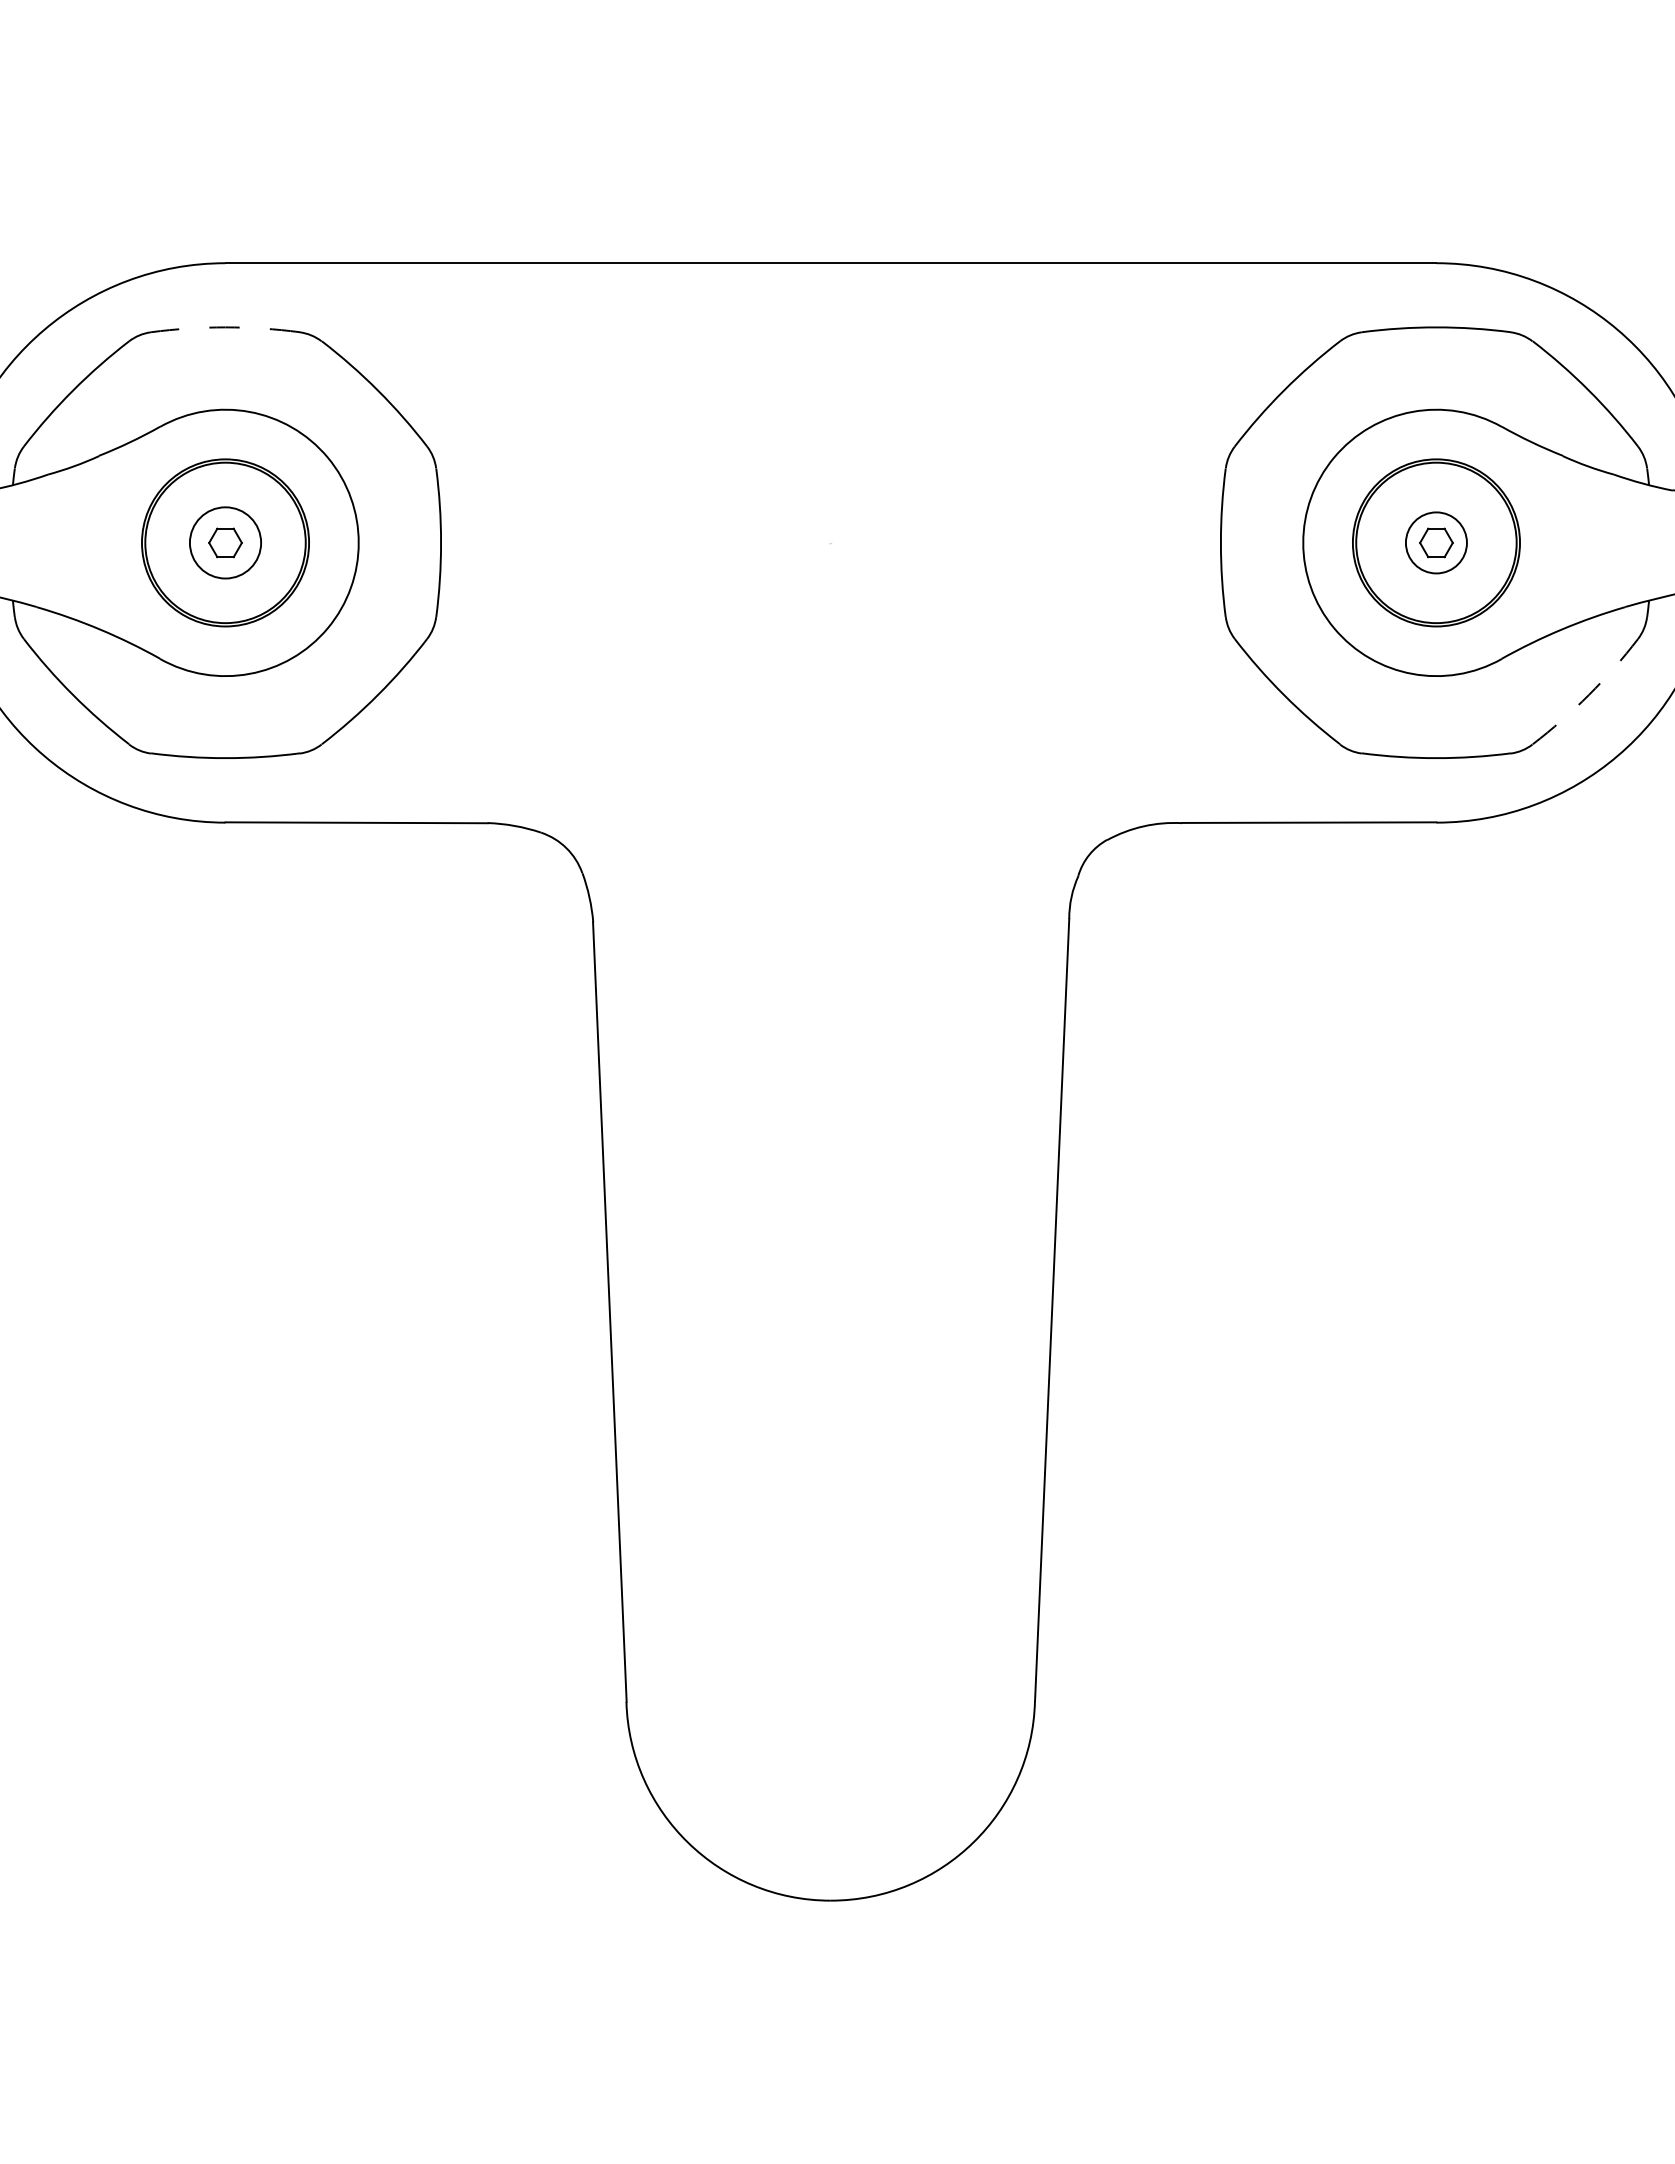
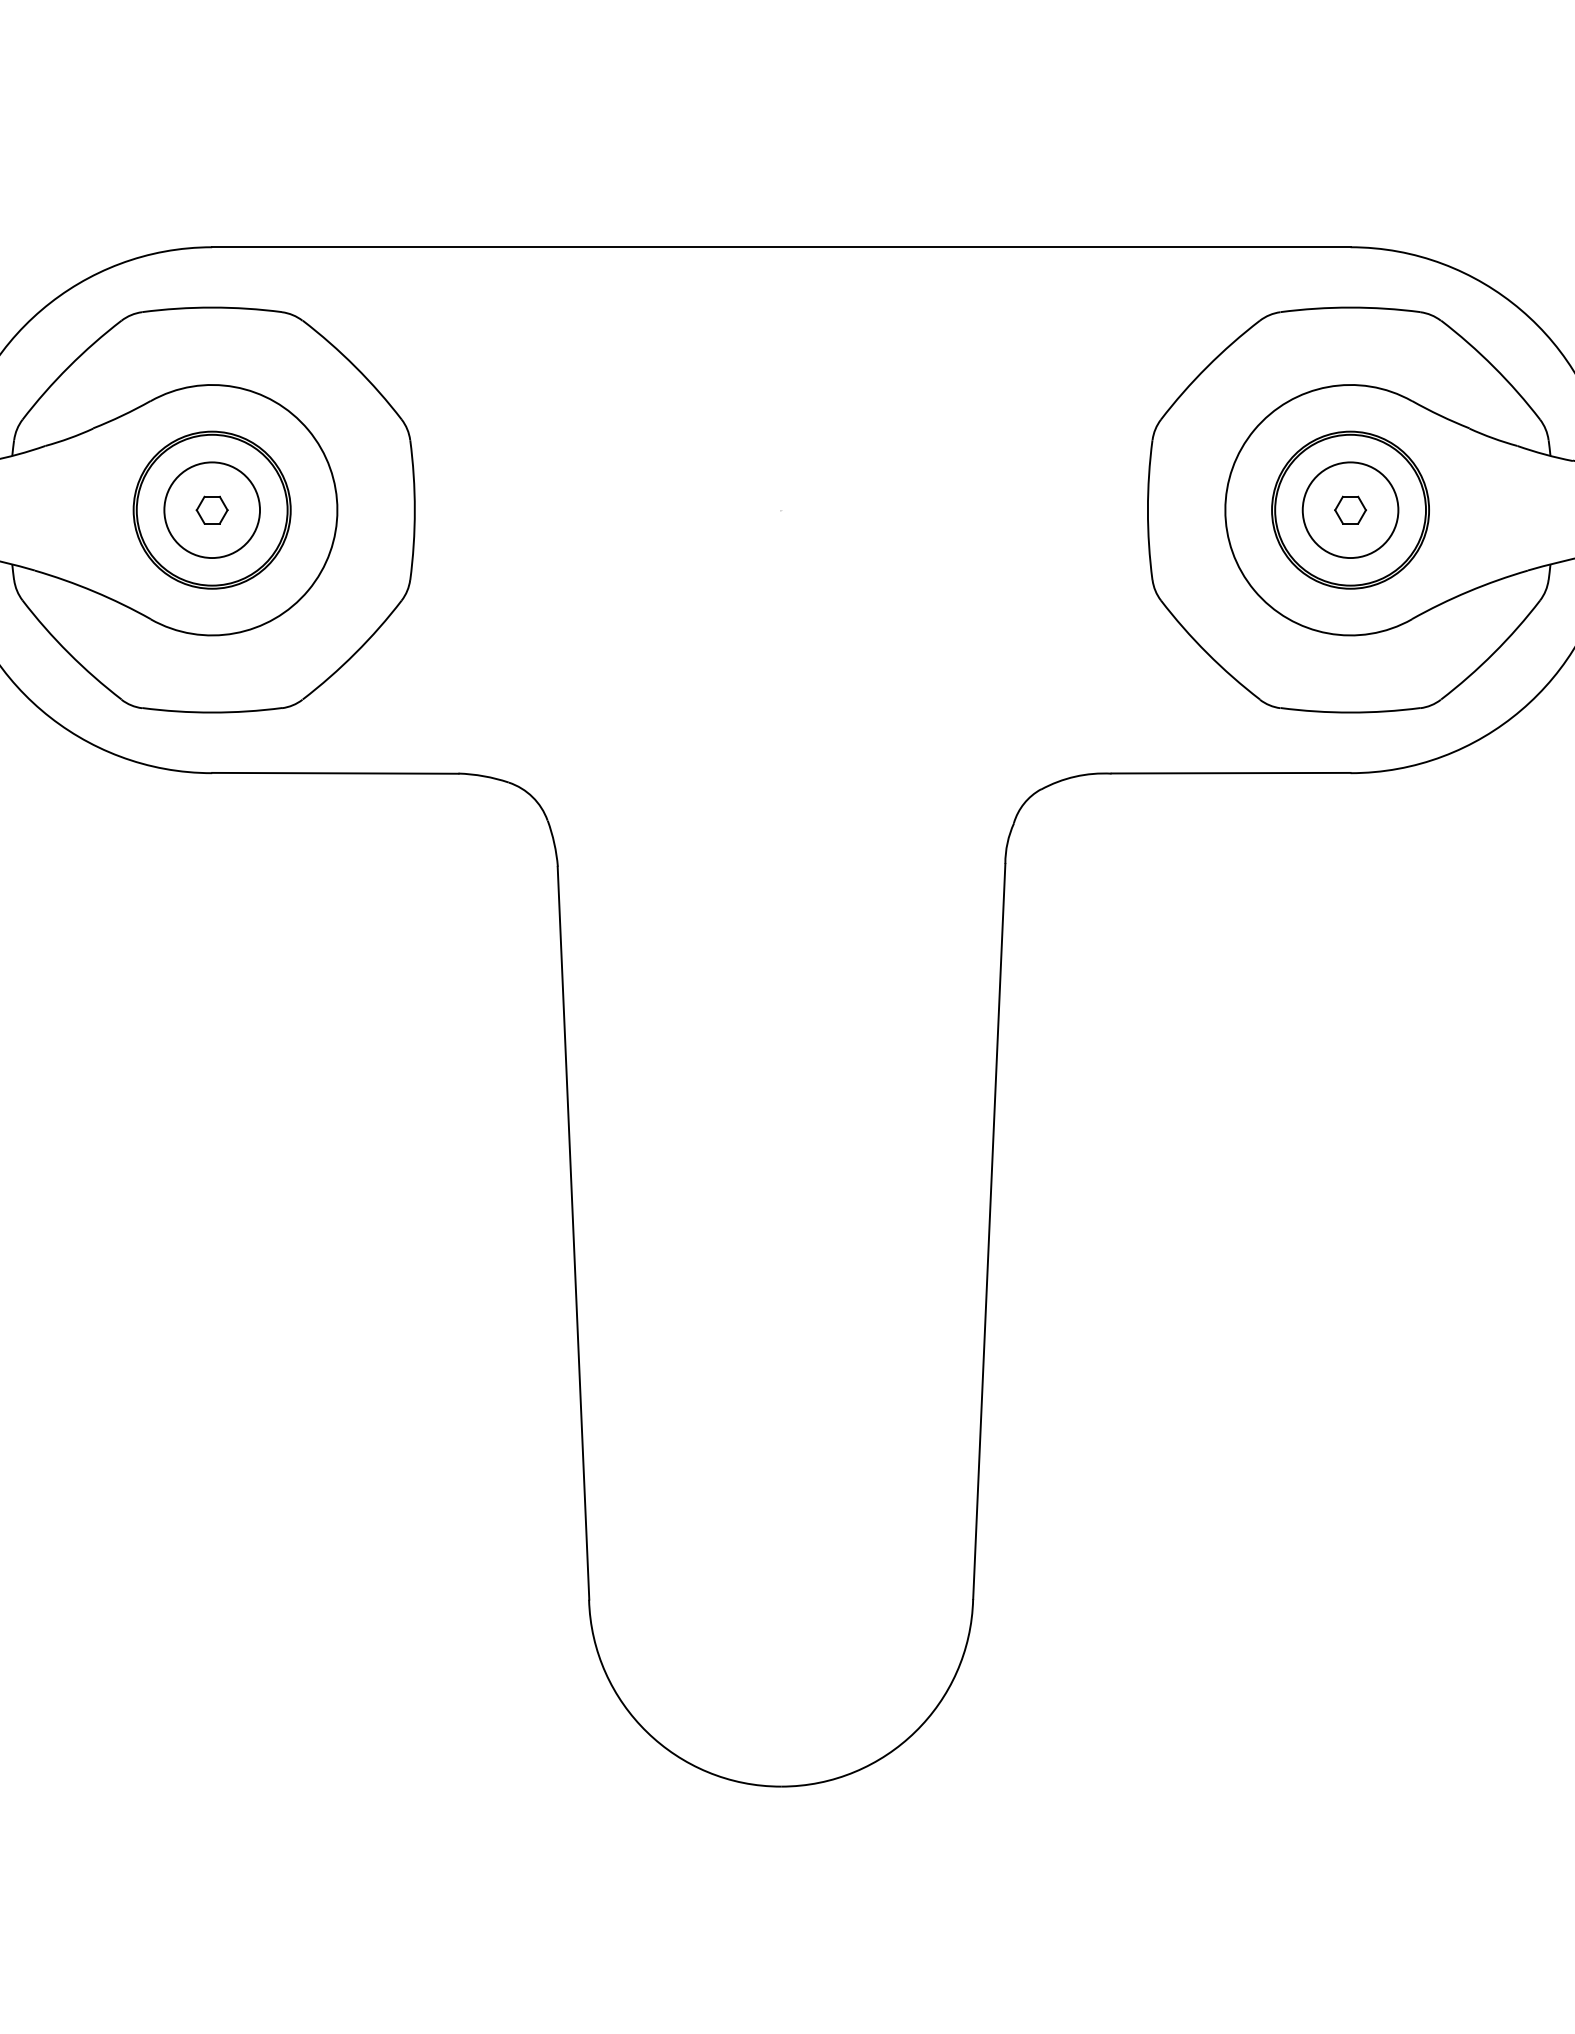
arc: (225, 327) -> (212, 307), dashed -> solid
circle: (225, 542) -> (212, 509), size x1.43
circle: (1436, 542) -> (1350, 509), size x1.67
arc: (1588, 695) -> (1493, 653), dashed -> solid

